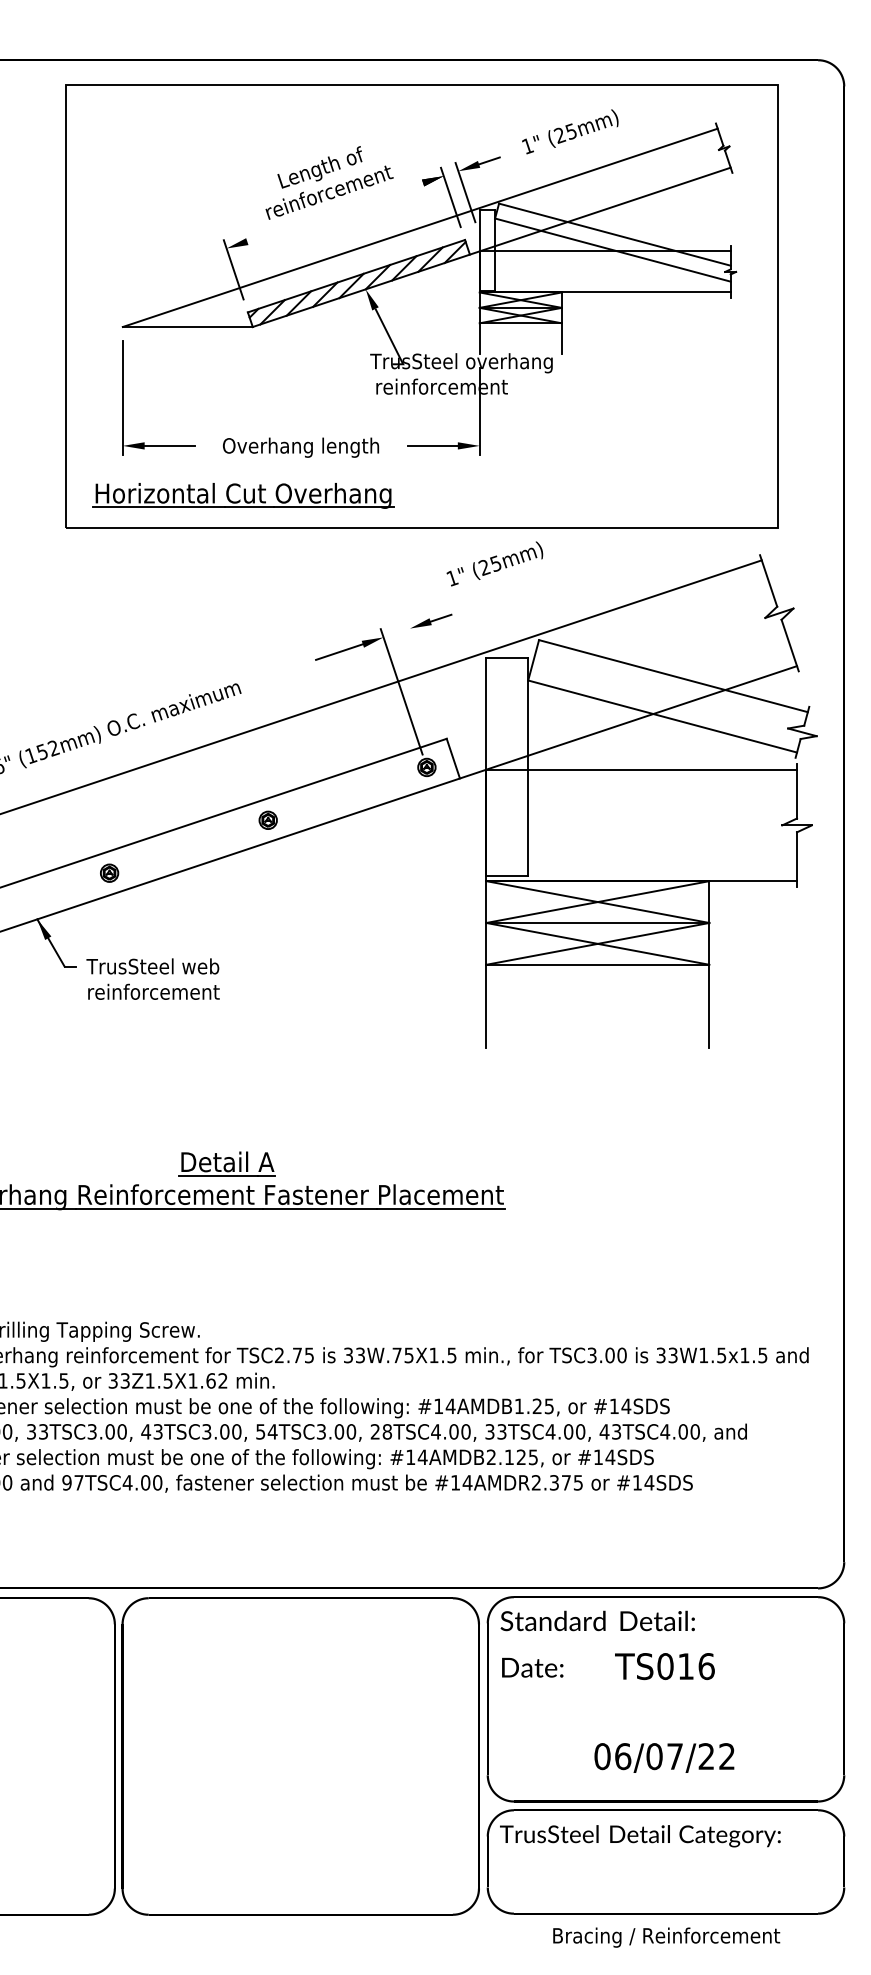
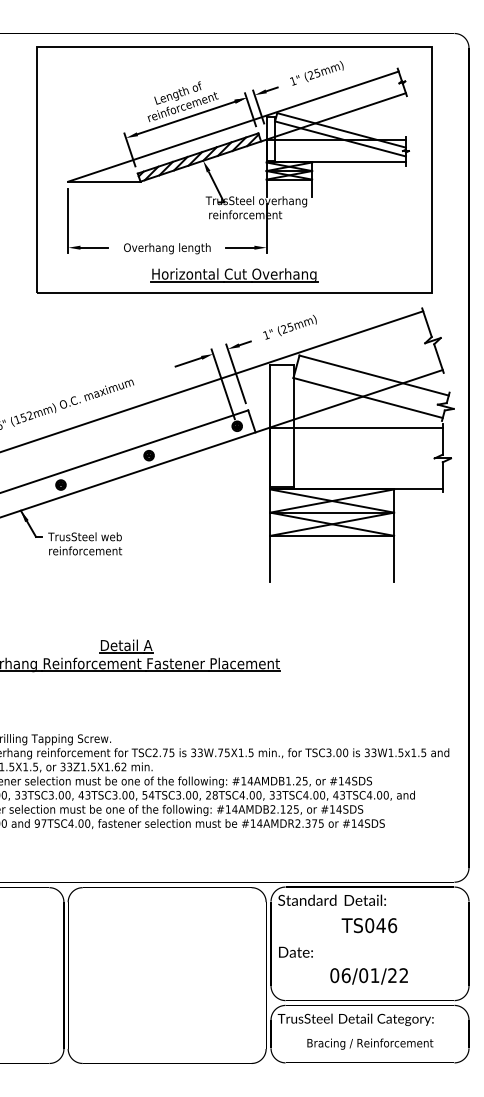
line: (335, 211) -> (186, 117), added
part: (243, 495) -> (234, 275), moved
text: (494, 564) -> (289, 327), moved
line: (423, 672) -> (235, 373), added
text: (531, 1666) -> (295, 951), moved
text: (684, 1666) -> (380, 925), TS016 -> TS046
text: (674, 1756) -> (374, 975), 06/07/22 -> 06/01/22
text: (666, 1936) -> (370, 1043), moved

